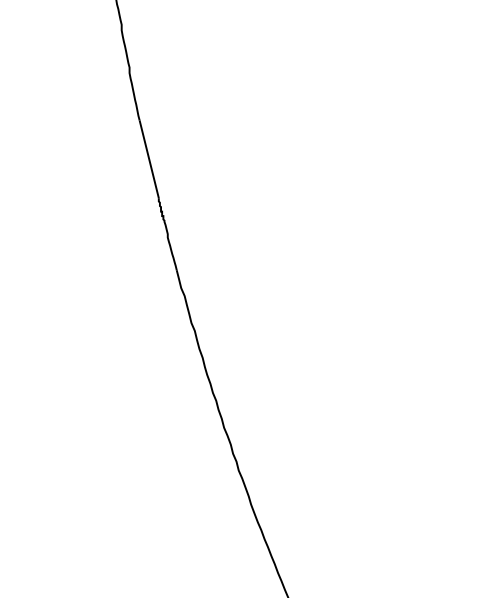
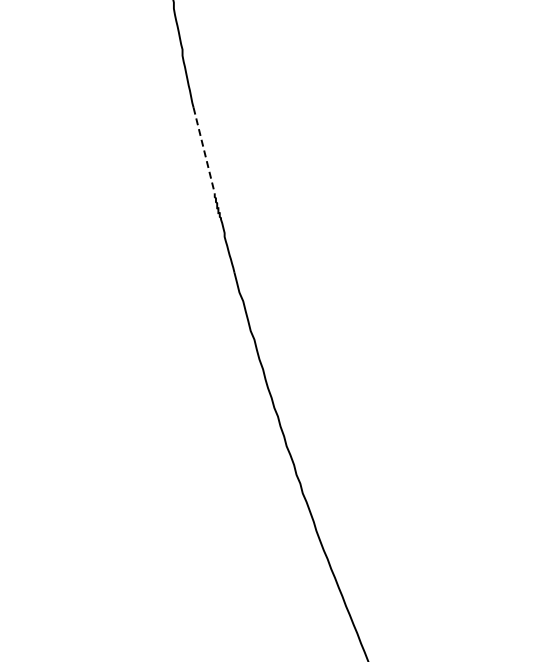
line: (149, 160) -> (204, 151), solid -> dashed

